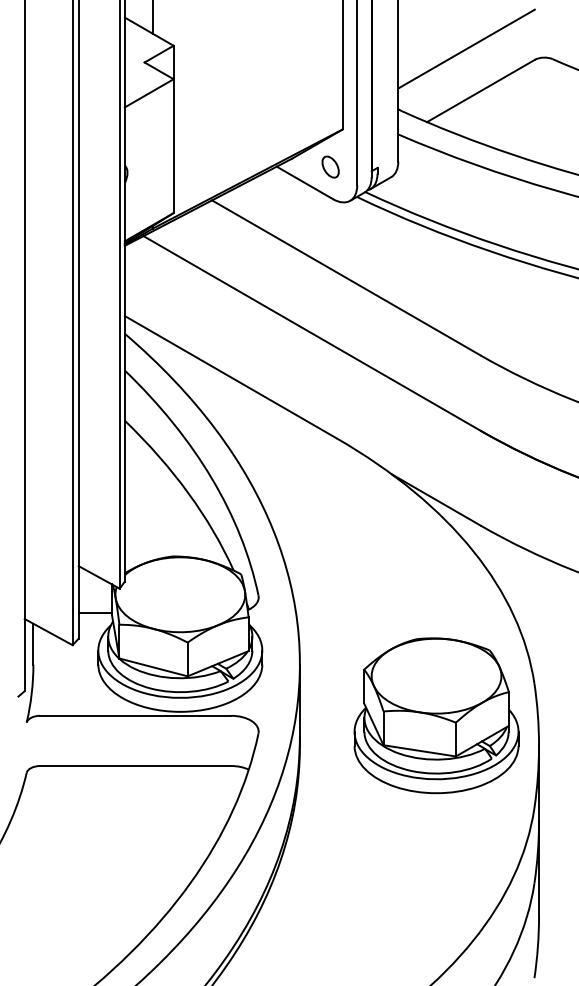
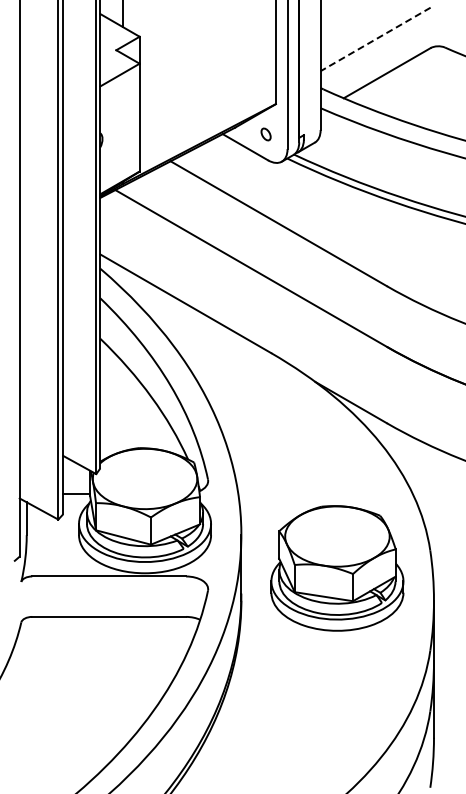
line: (467, 49) -> (376, 39), solid -> dashed
part: (329, 167) -> (265, 134), size x0.7
part: (436, 715) -> (337, 568), moved

